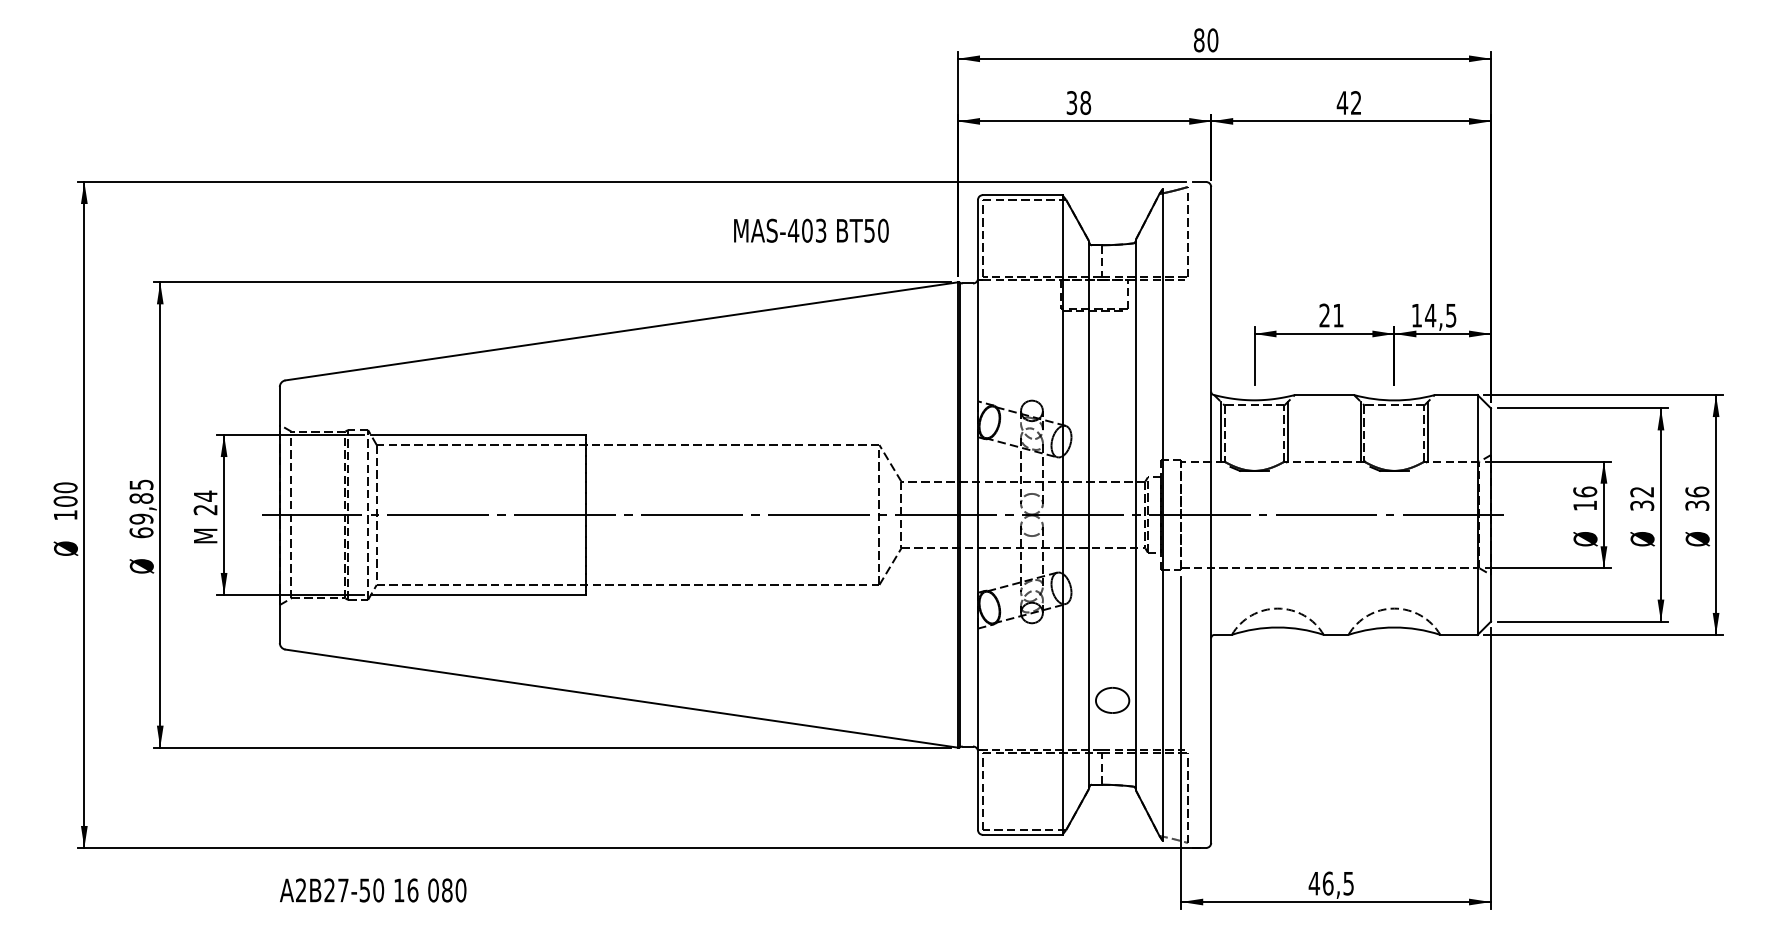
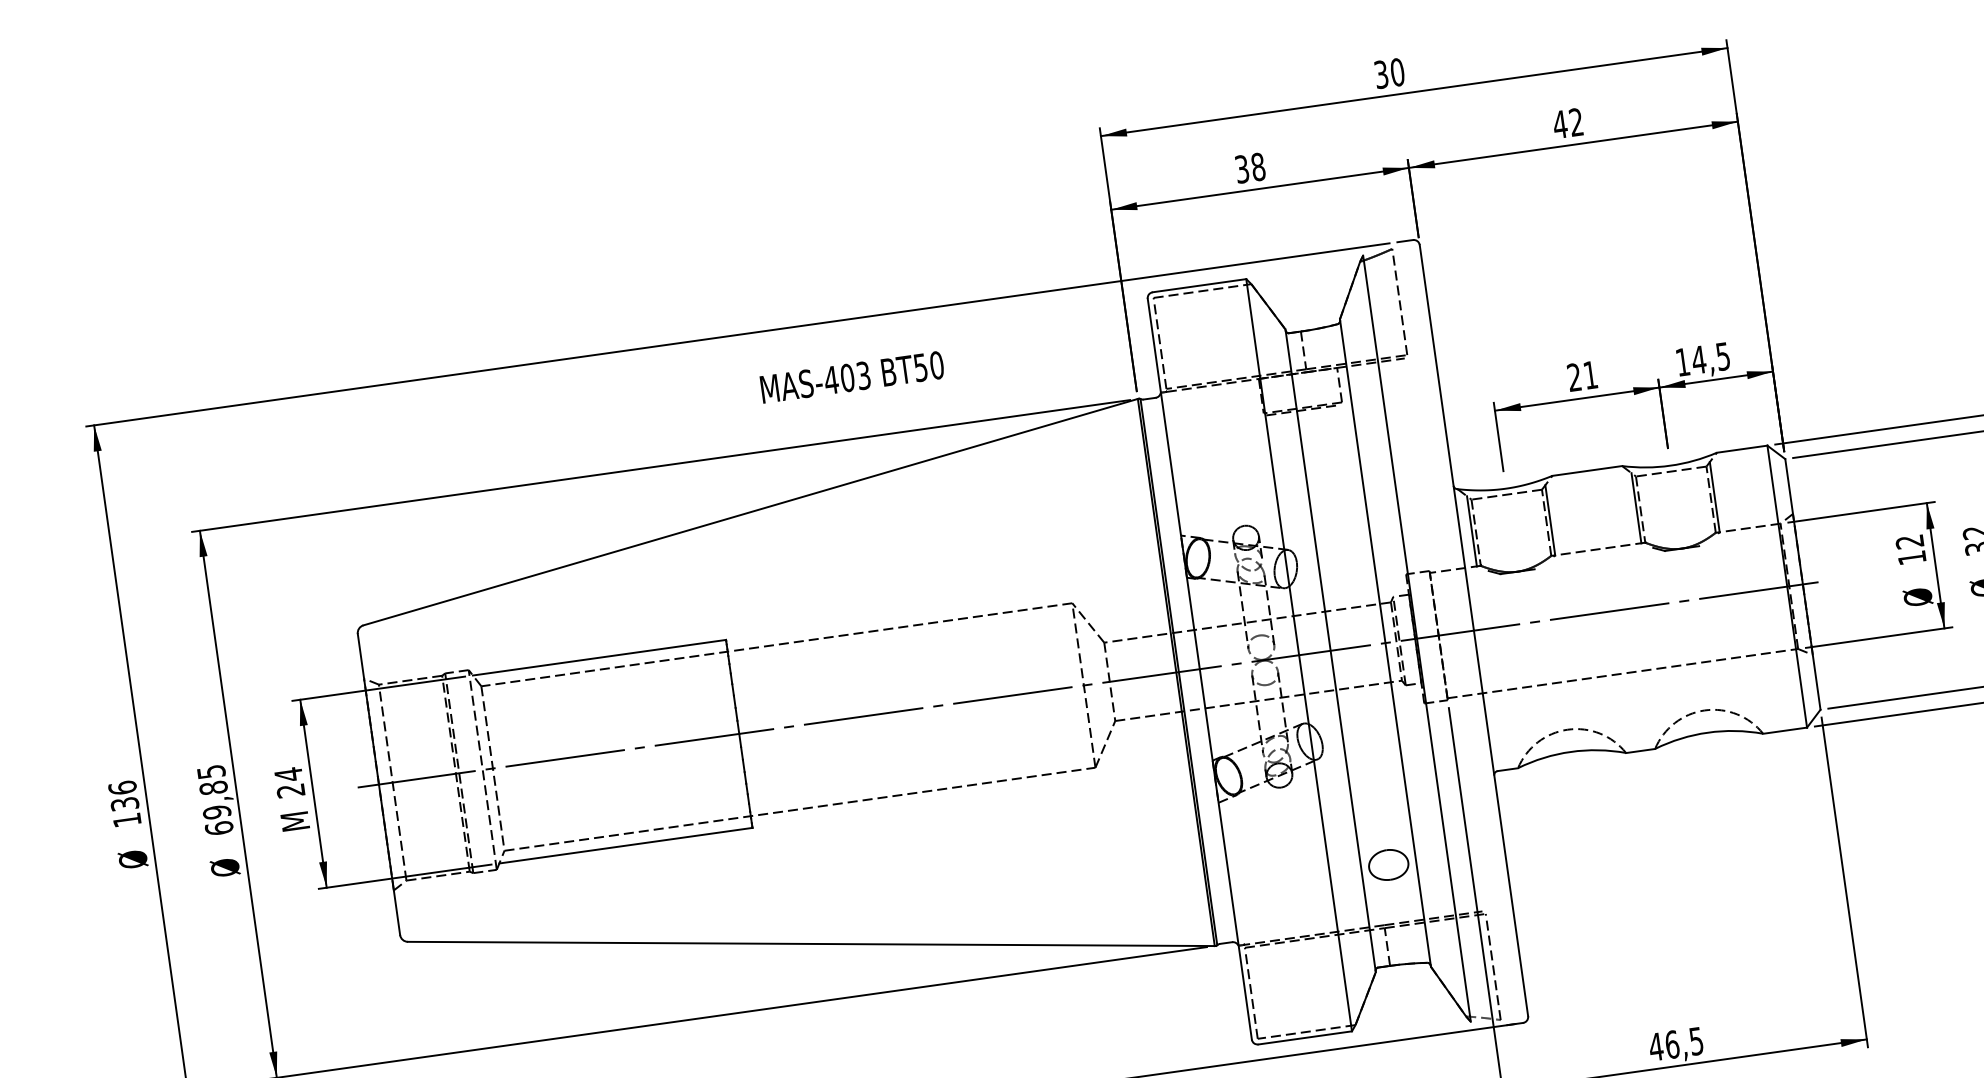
text: (1198, 40) -> (1380, 74), 80 -> 30
text: (811, 230) -> (852, 376), moved
text: (1585, 491) -> (1910, 541), 16 -> 12
text: (65, 494) -> (123, 795), 100 -> 136

